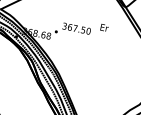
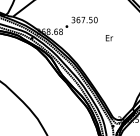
text: (104, 28) -> (109, 38), moved

